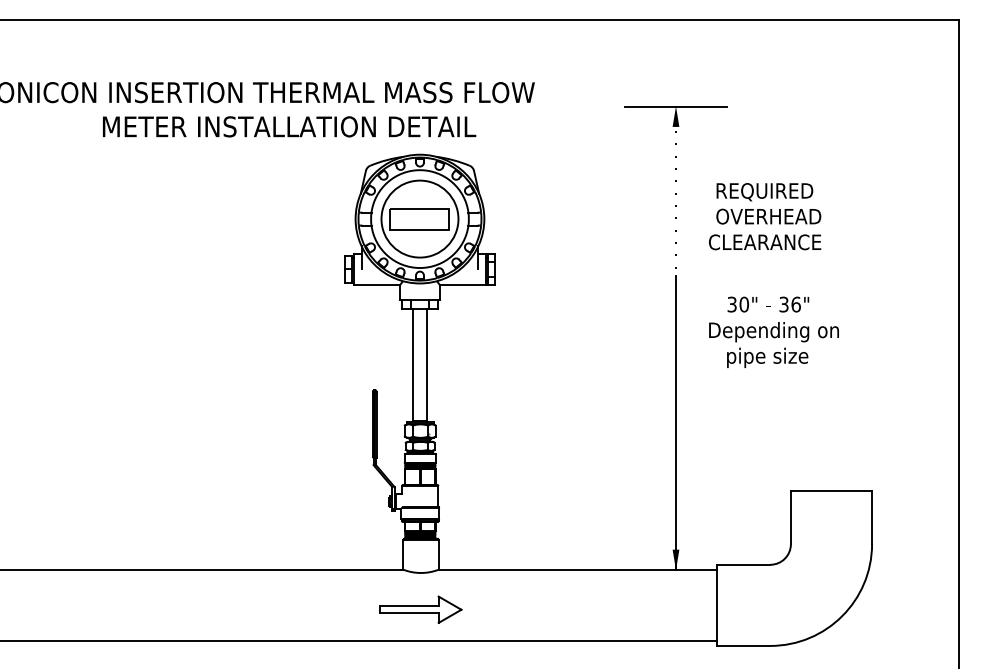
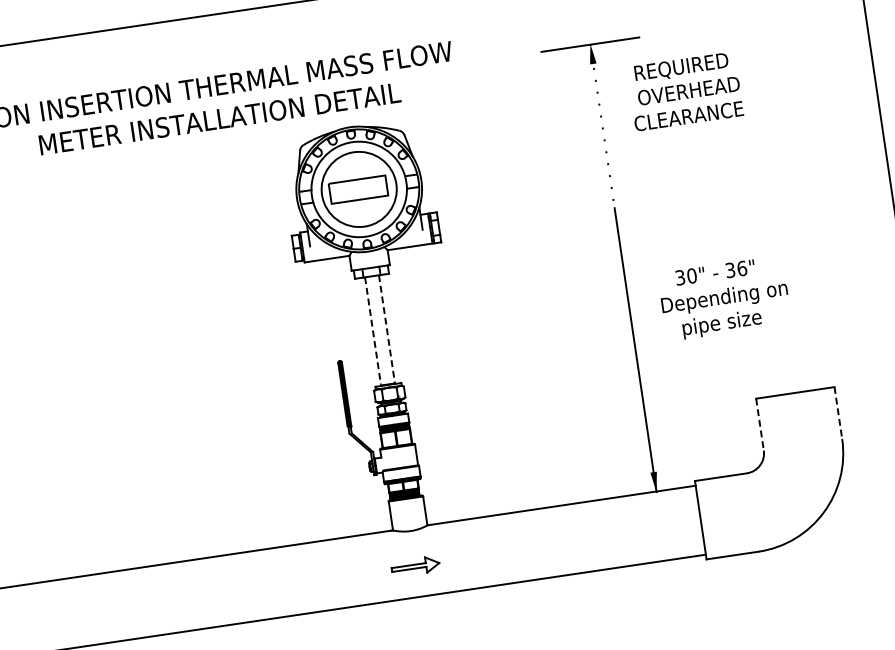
text: (765, 216) -> (685, 91), moved
text: (773, 331) -> (724, 297), moved
line: (412, 364) -> (372, 330), solid -> dashed
line: (427, 364) -> (387, 328), solid -> dashed
line: (790, 517) -> (759, 424), solid -> dashed
line: (872, 517) -> (838, 413), solid -> dashed
part: (420, 609) -> (415, 566), size x0.6

